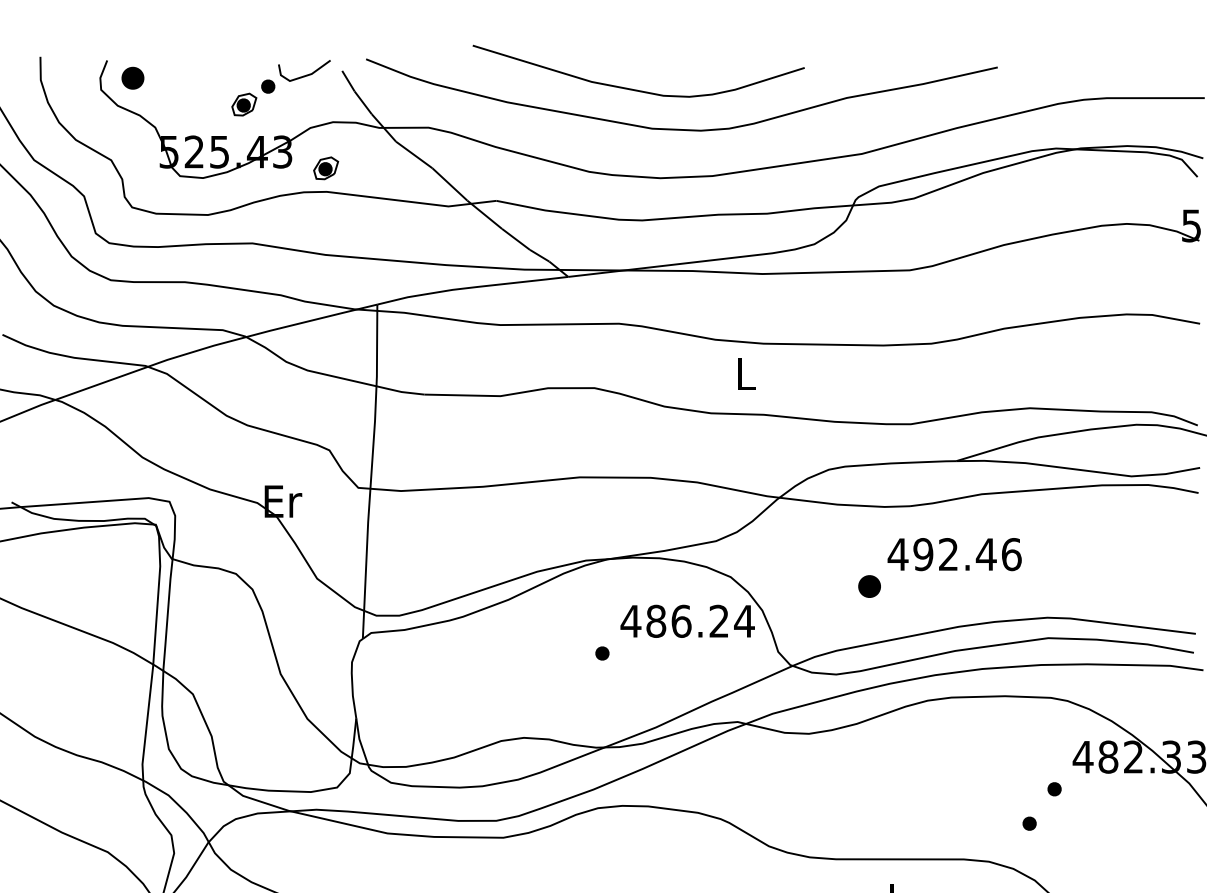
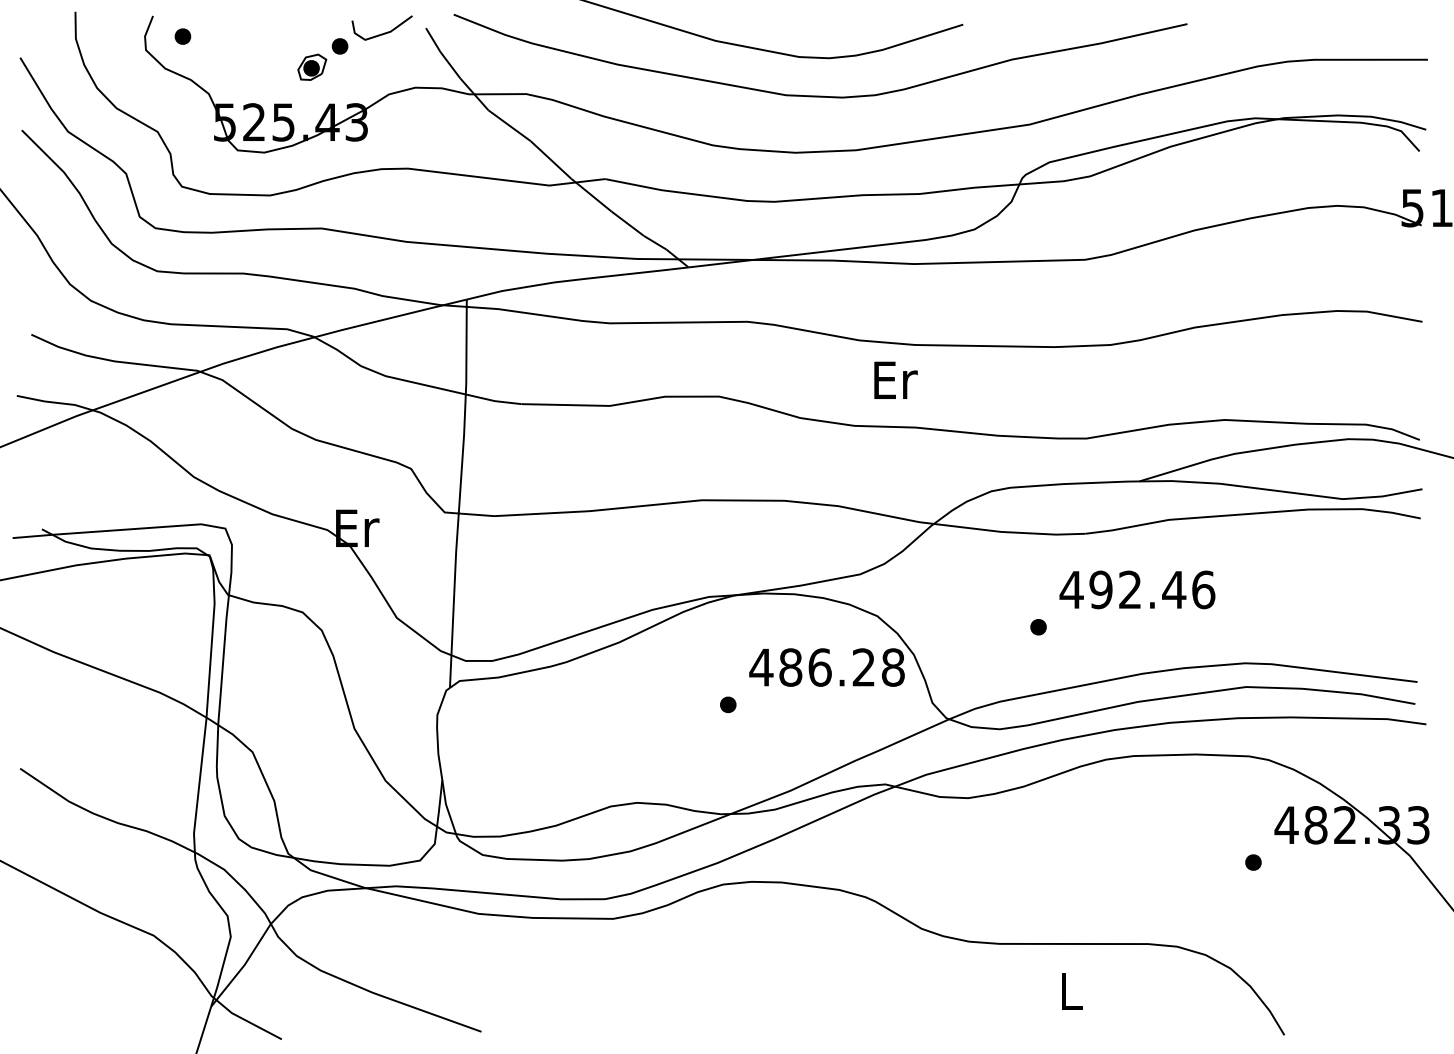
part: (132, 78) -> (182, 36), size x0.62
part: (326, 167) -> (407, 140), removed
text: (746, 373) -> (895, 379), L -> Er
part: (869, 586) -> (1038, 627), size x0.62
text: (744, 621) -> (893, 667), 486.24 -> 486.28
part: (1029, 823) -> (1224, 902), removed

